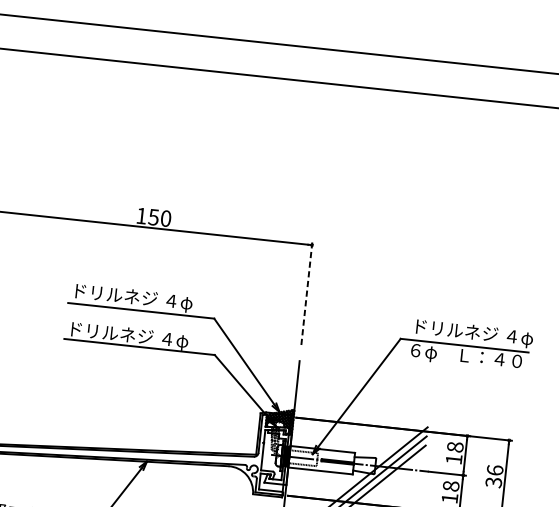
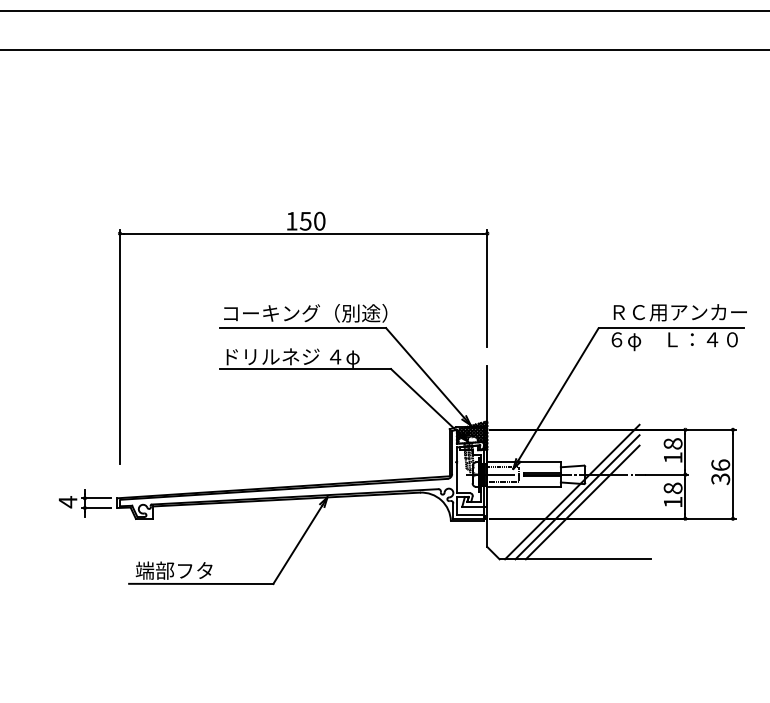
line: (307, 293) -> (487, 288), dashed -> solid
text: (144, 299) -> (305, 314), ドリルネジ ４φ -> コーキング（別途）
text: (474, 333) -> (680, 313), ドリルネジ ４φ -> ＲＣ用アンカー

